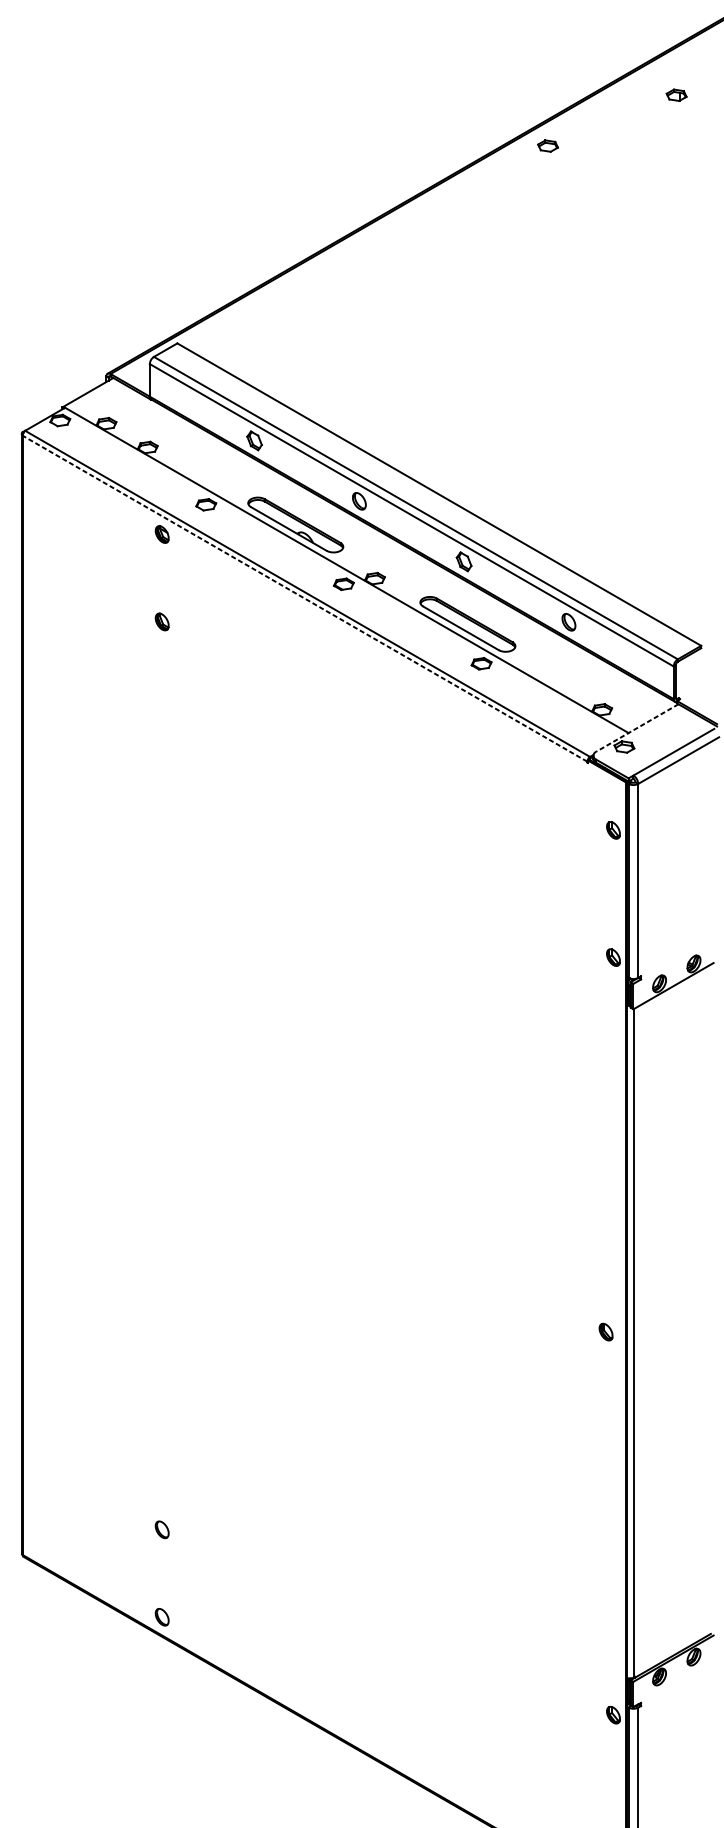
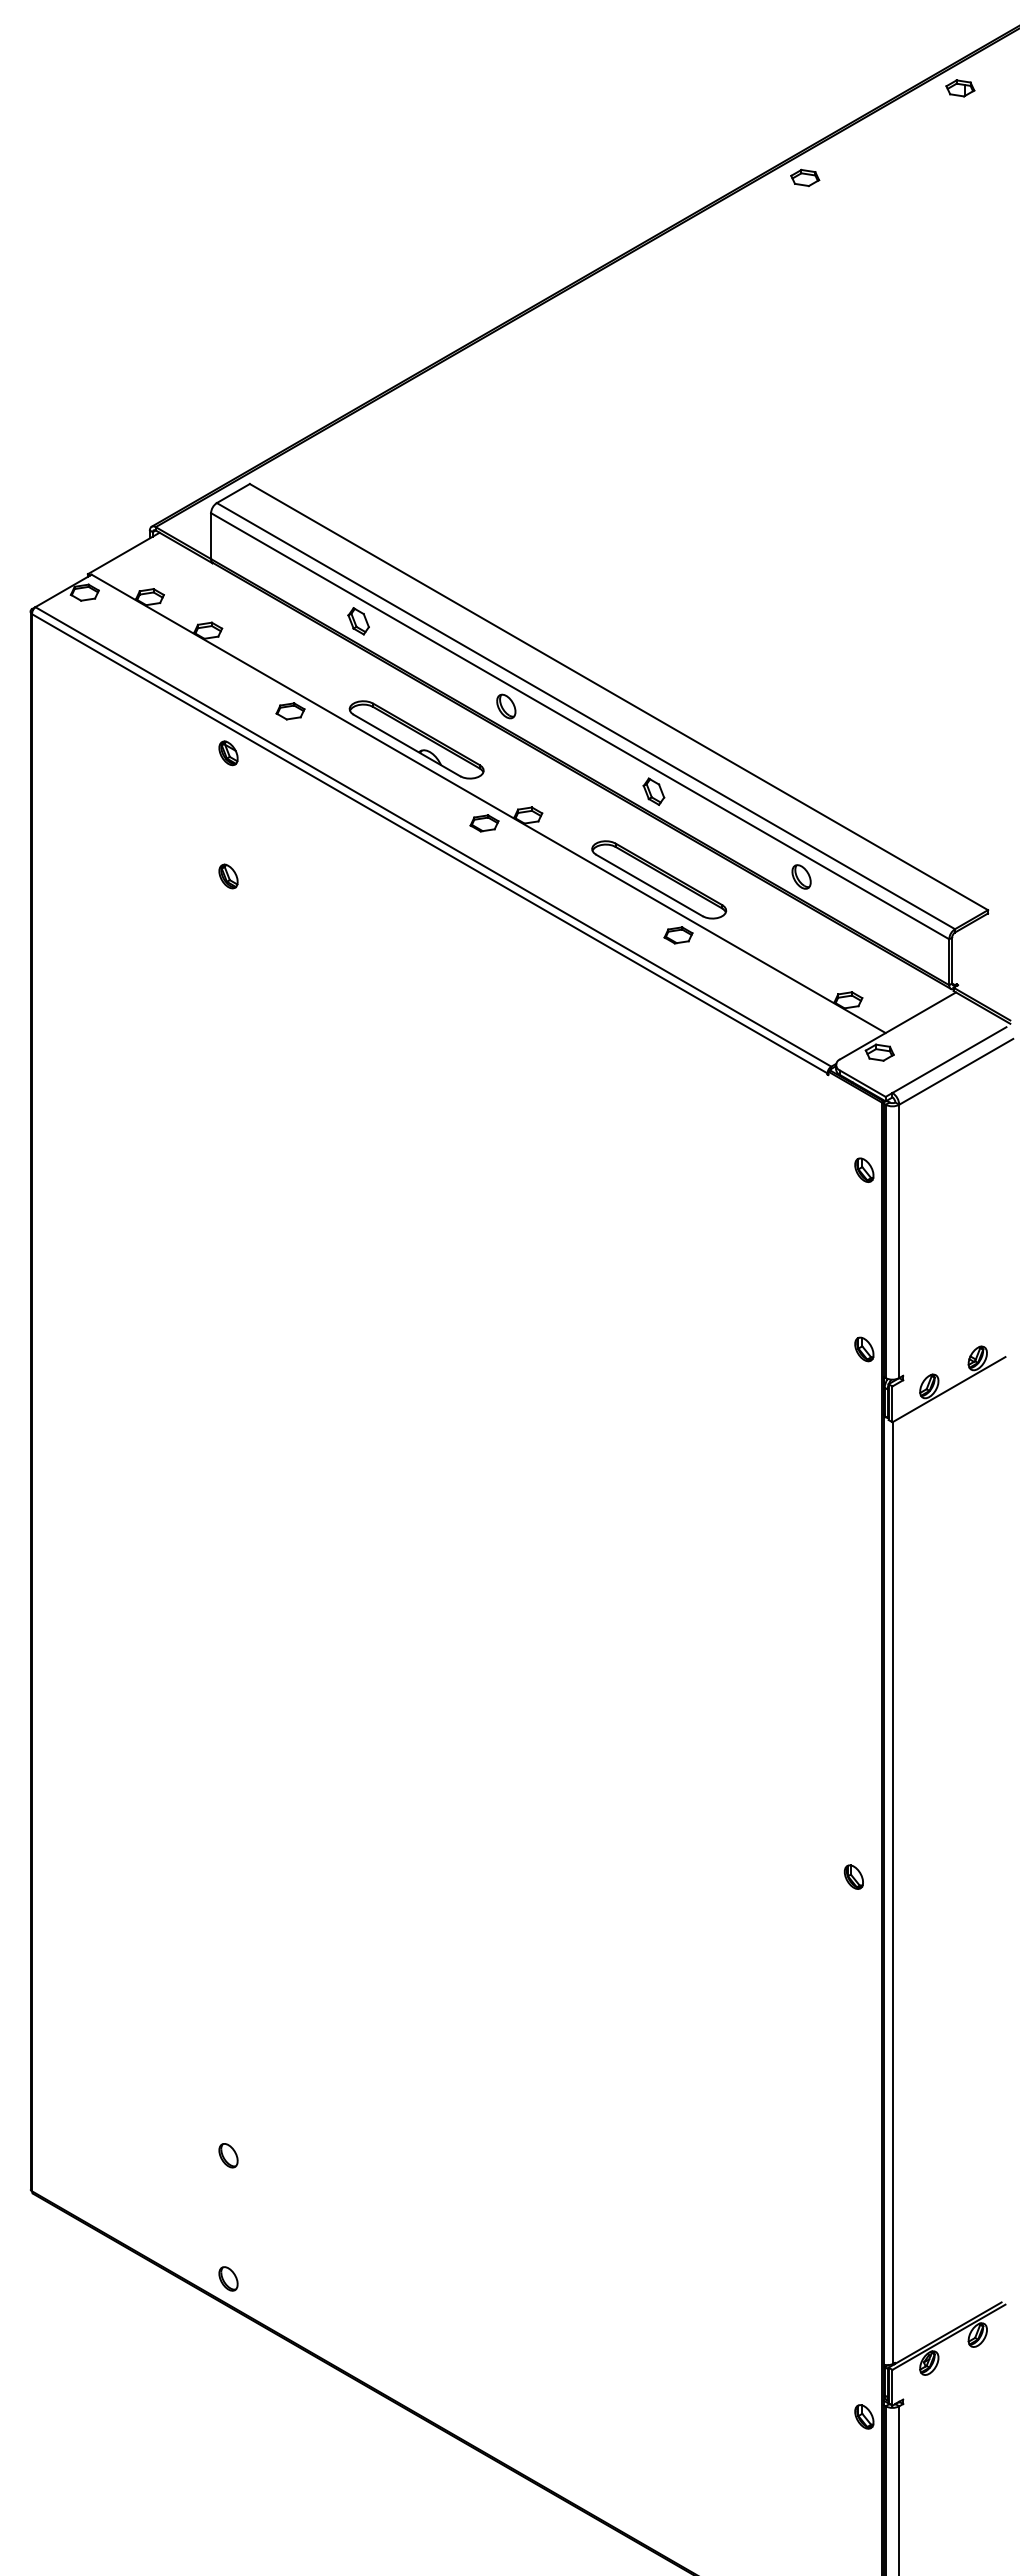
part: (676, 95) -> (960, 88), moved
part: (548, 145) -> (805, 177), moved
line: (304, 598) -> (429, 843), dashed -> solid
line: (637, 727) -> (898, 1025), dashed -> solid

